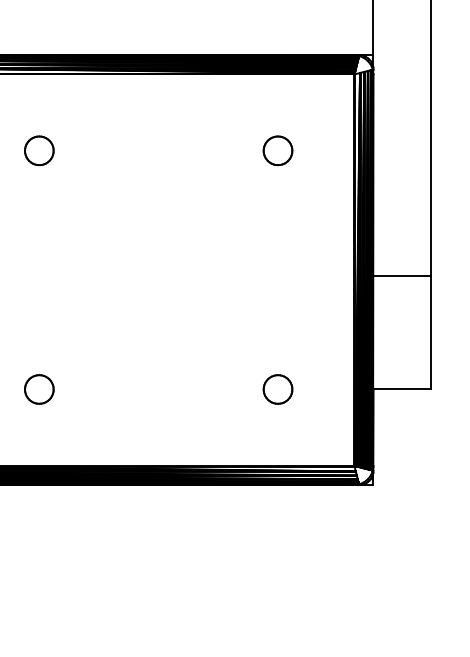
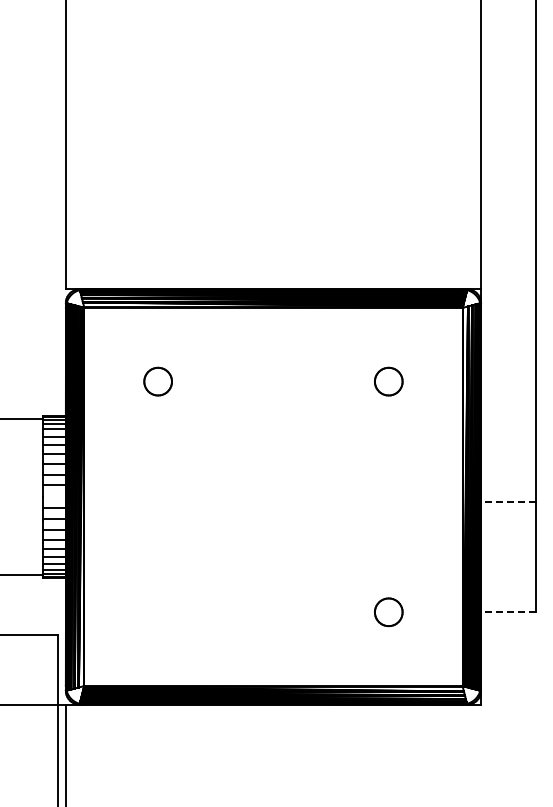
line: (401, 275) -> (508, 502), solid -> dashed
part: (38, 389) -> (157, 612), removed
line: (401, 389) -> (508, 612), solid -> dashed

